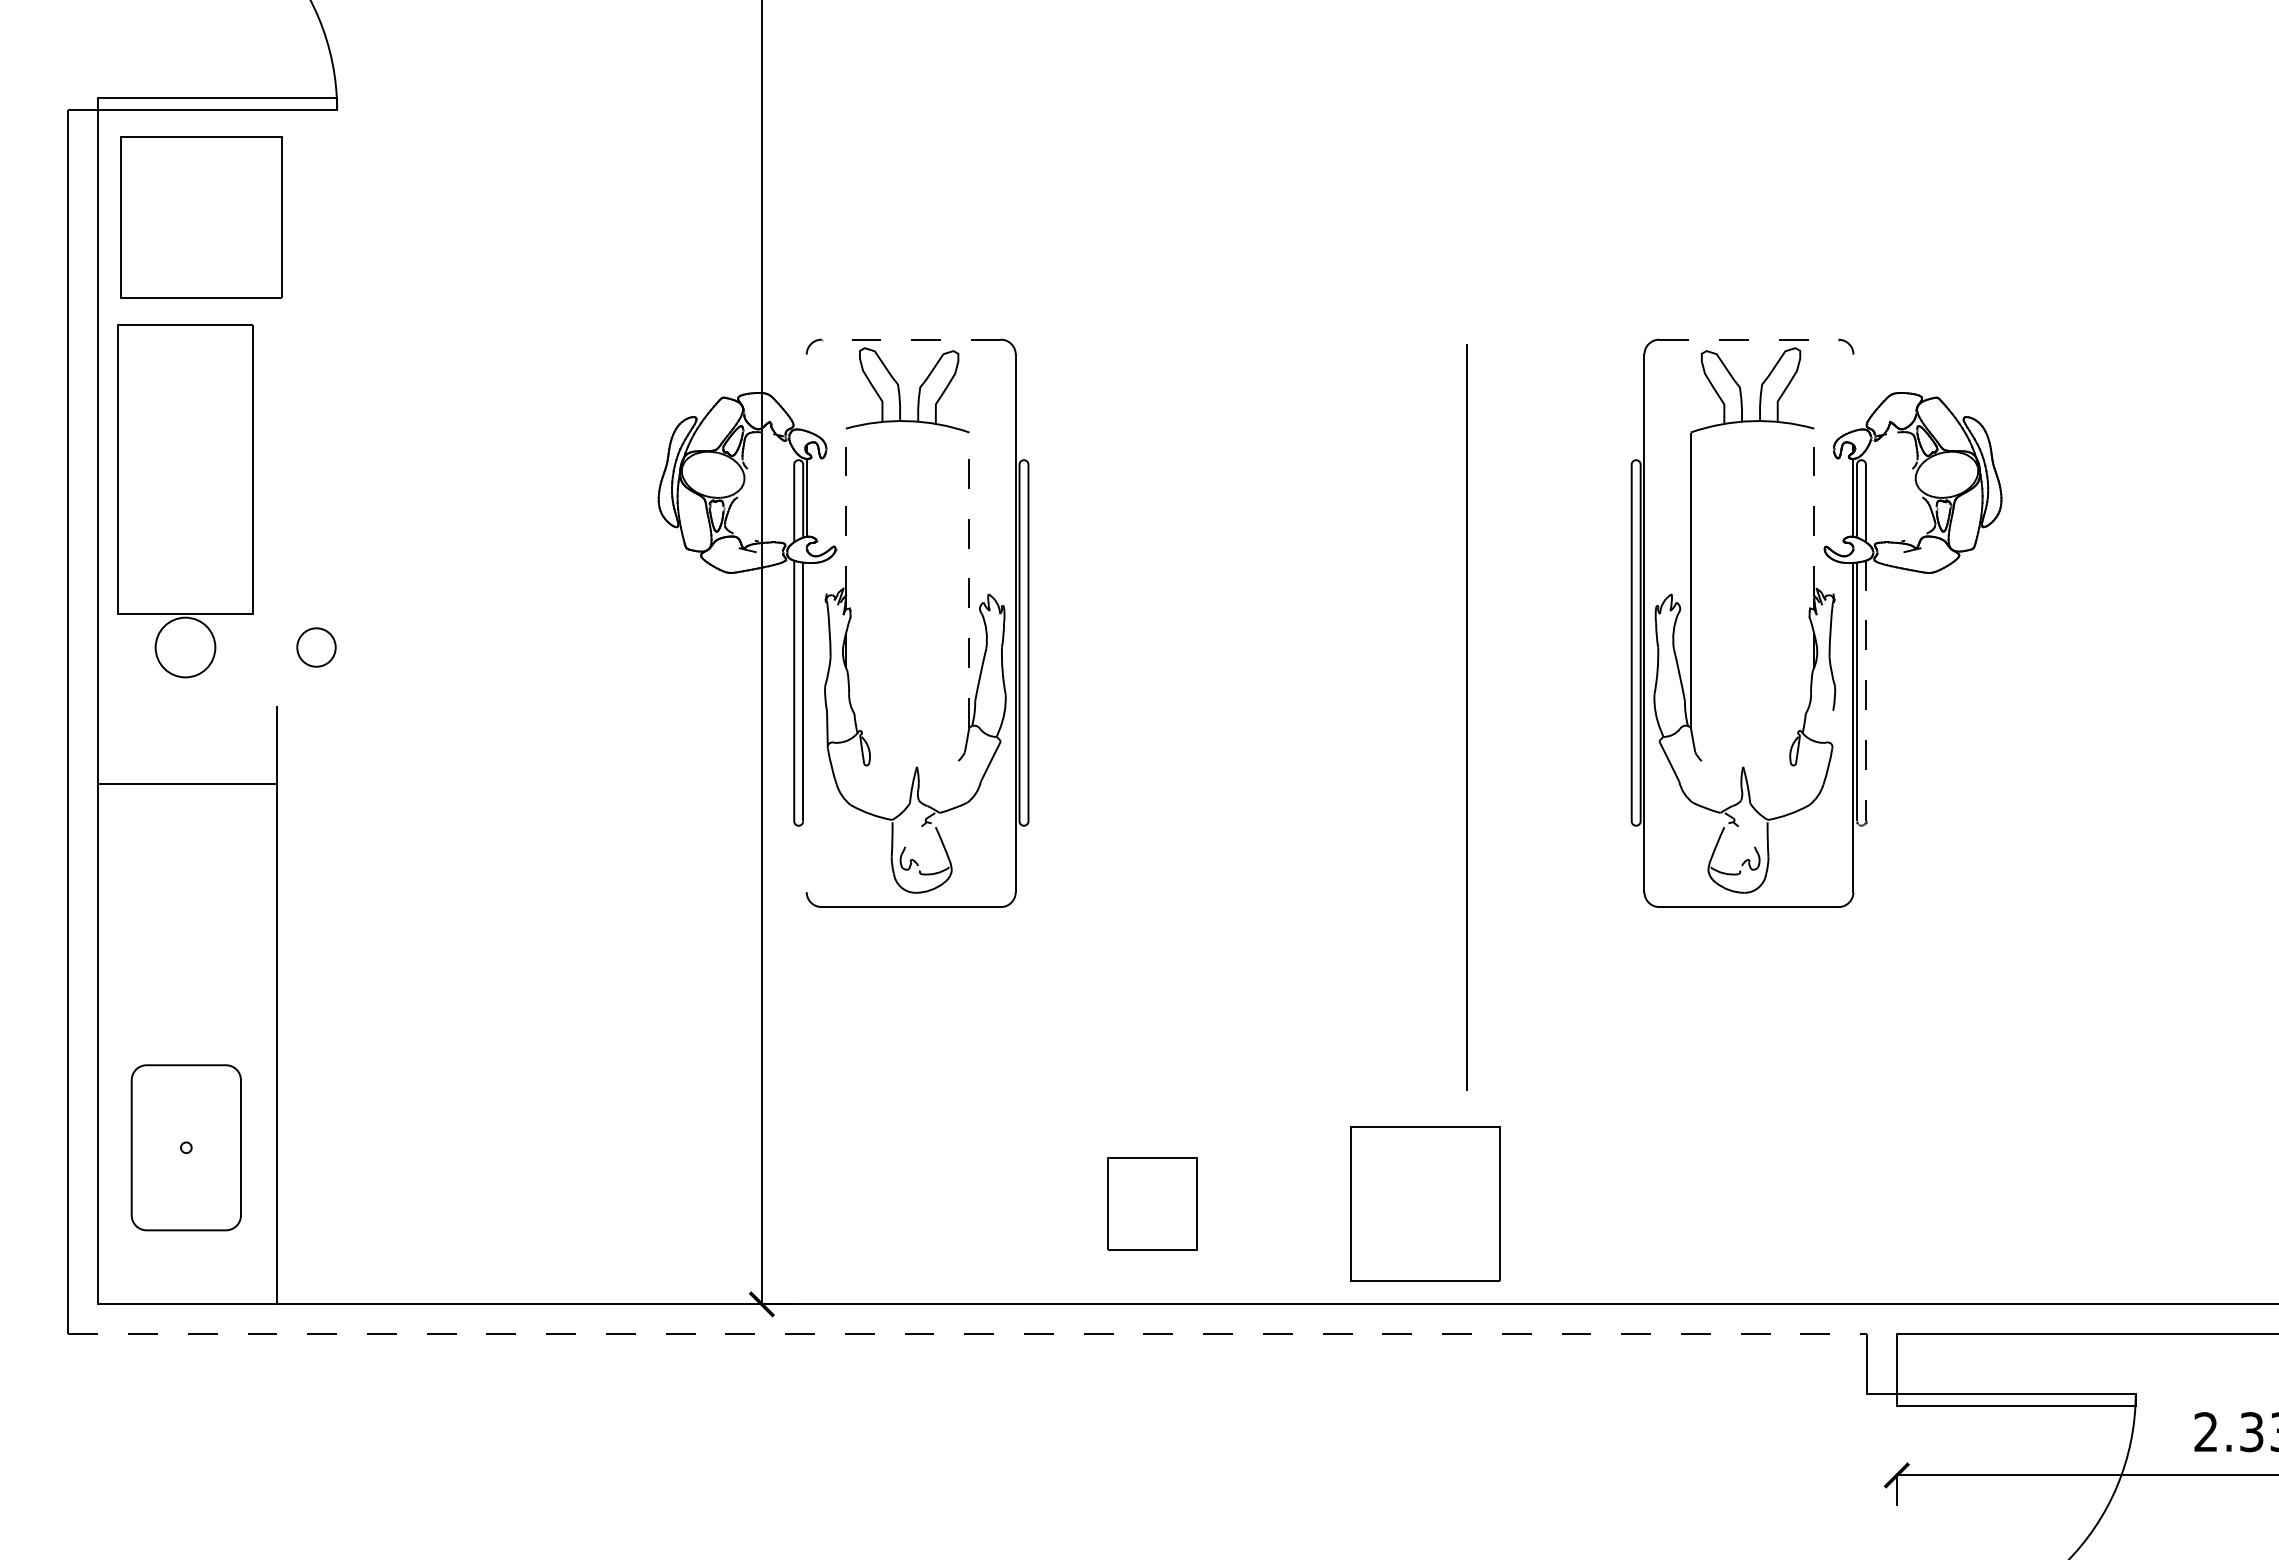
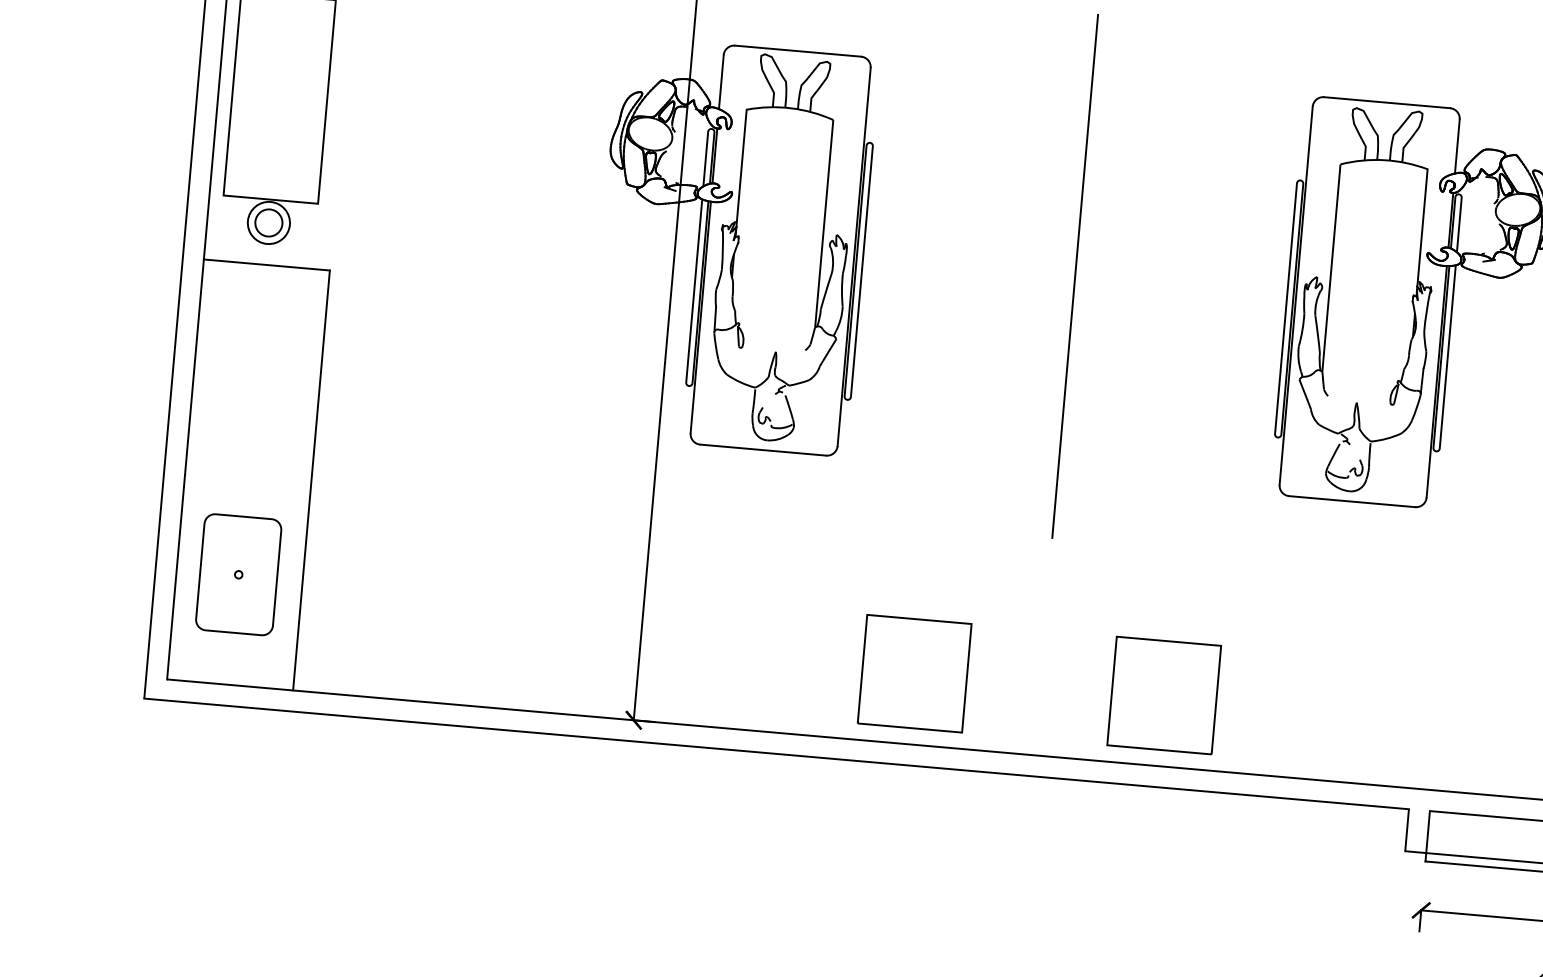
line: (911, 339) -> (798, 51), dashed -> solid
line: (1748, 339) -> (1386, 102), dashed -> solid
line: (806, 392) -> (721, 81), added
line: (1853, 392) -> (1457, 146), added
line: (845, 511) -> (741, 167), dashed -> solid
line: (1814, 511) -> (1422, 227), dashed -> solid
line: (969, 580) -> (824, 224), dashed -> solid
circle: (316, 647) -> (268, 222), moved
line: (1865, 703) -> (1446, 365), dashed -> solid
line: (1466, 717) -> (1074, 276), moved
line: (806, 727) -> (700, 317), added
line: (1832, 727) -> (1422, 380), added
line: (187, 784) -> (266, 265), moved
part: (1152, 1203) -> (914, 673), size x1.67
part: (1425, 1203) -> (1164, 695), moved
line: (968, 1334) -> (777, 754), dashed -> solid

